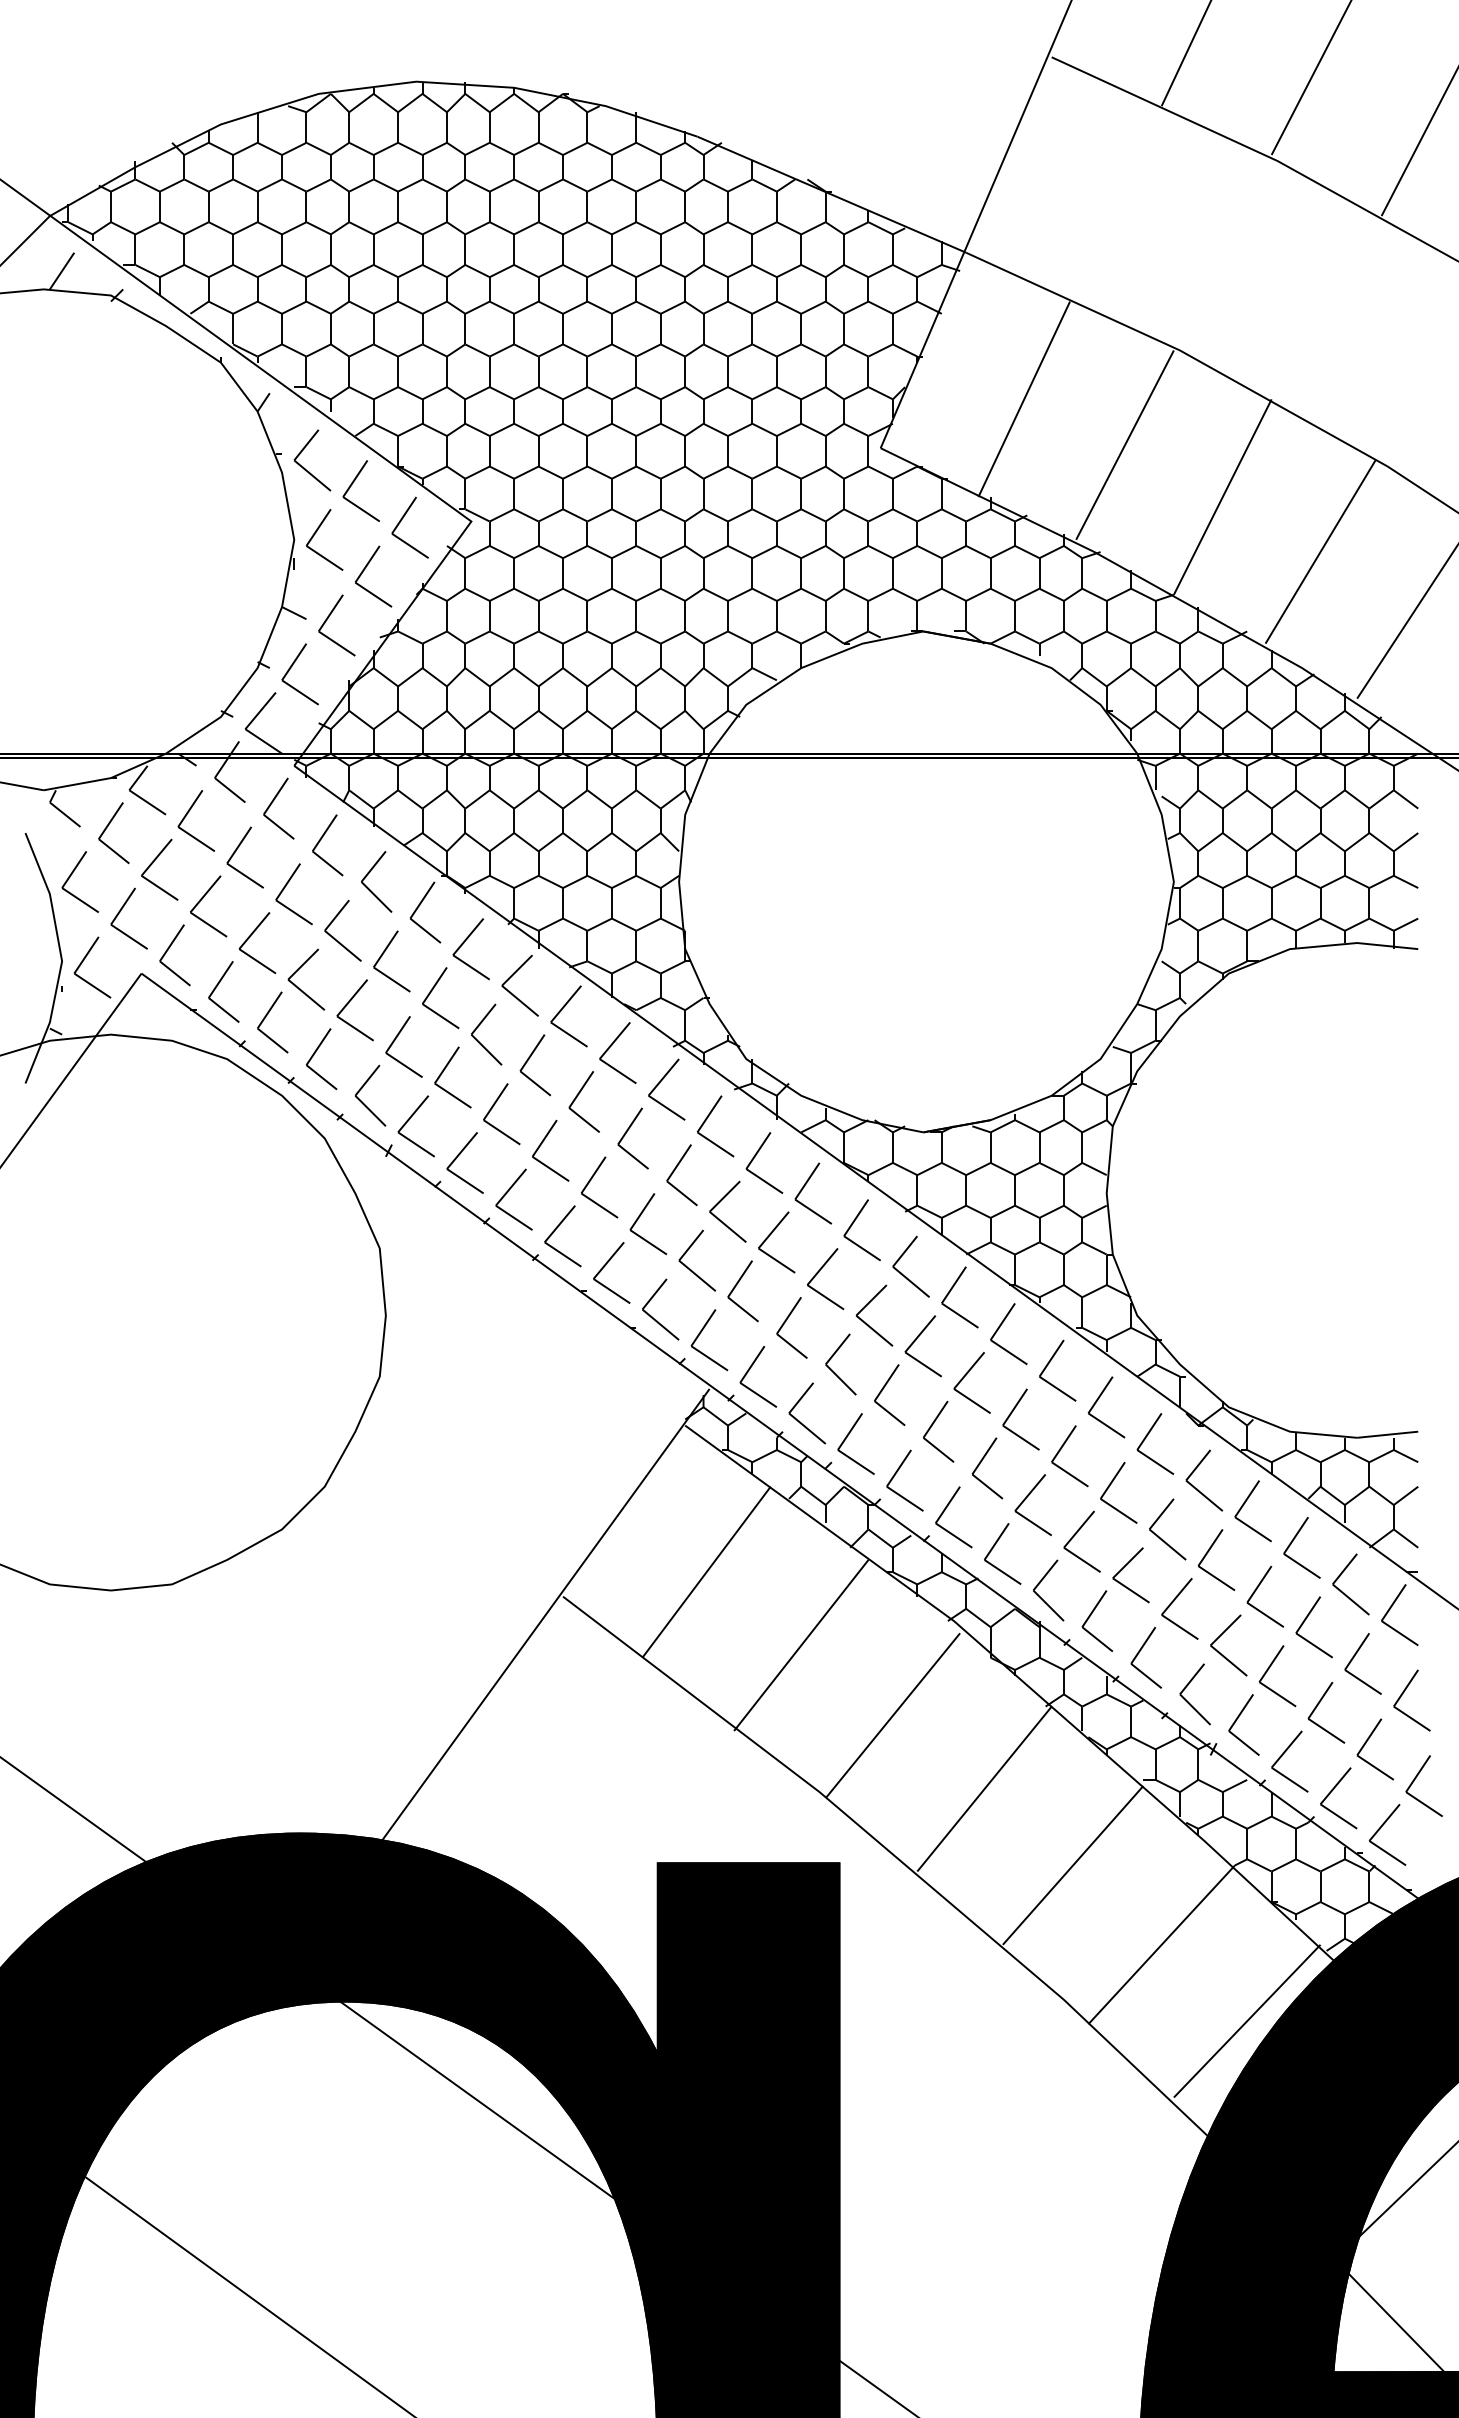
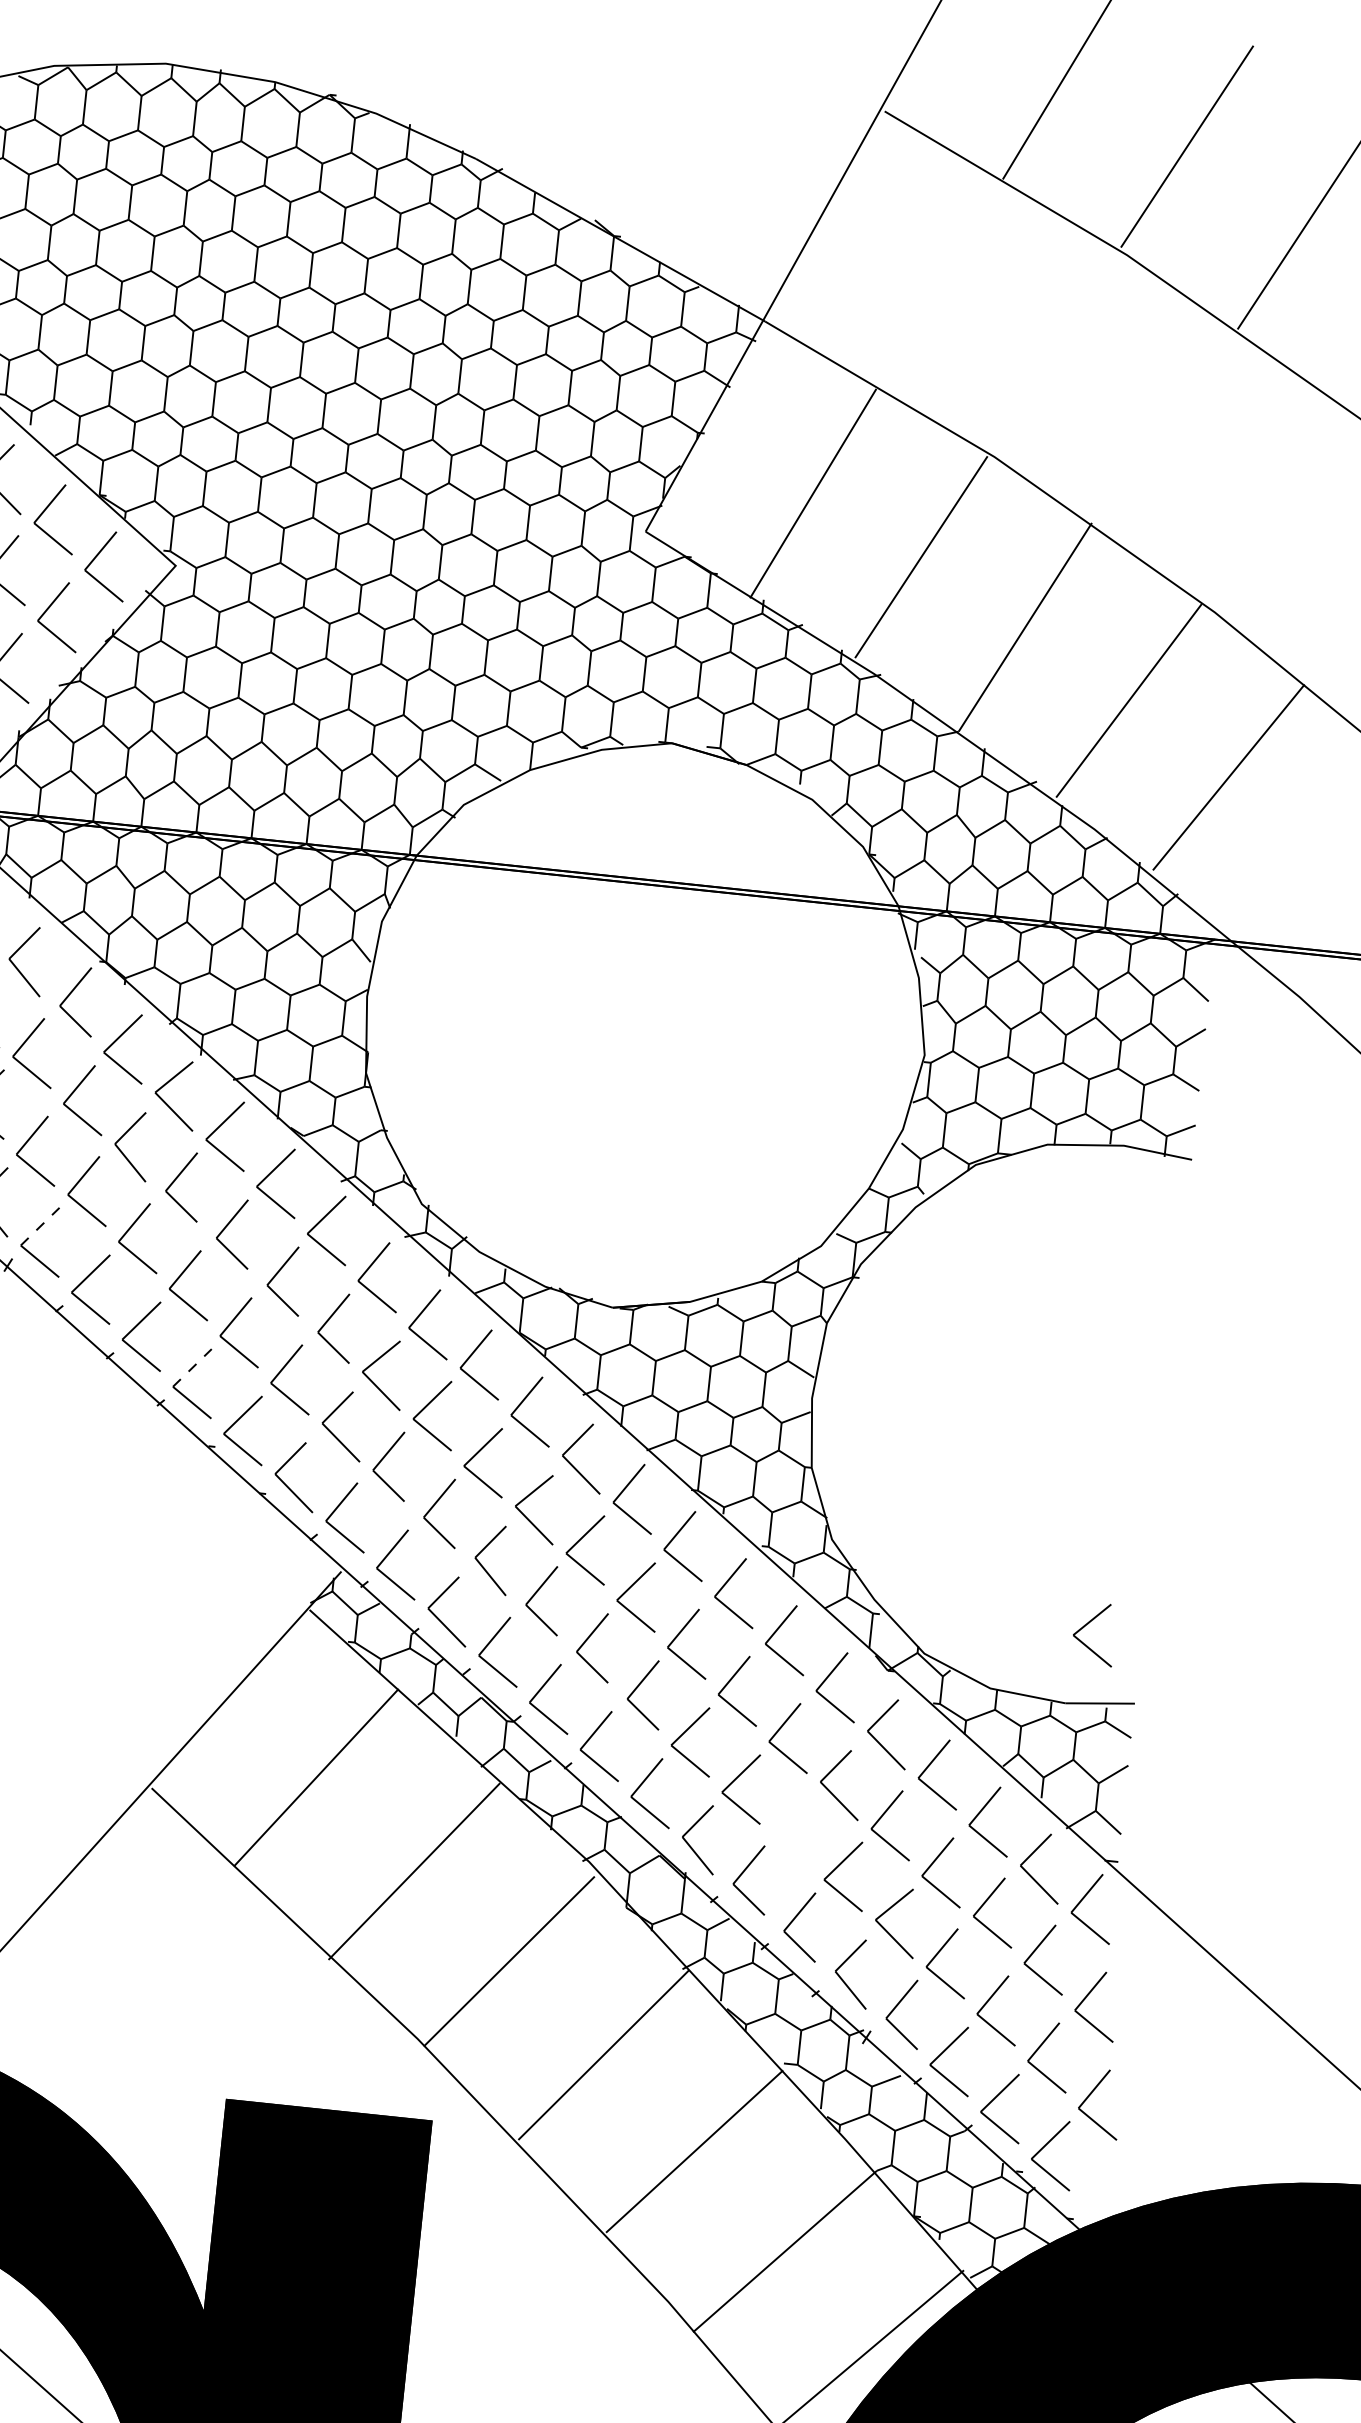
line: (413, 1114) -> (40, 1227), solid -> dashed
line: (559, 1224) -> (191, 1368), solid -> dashed
part: (1124, 1568) -> (1087, 1625), moved

